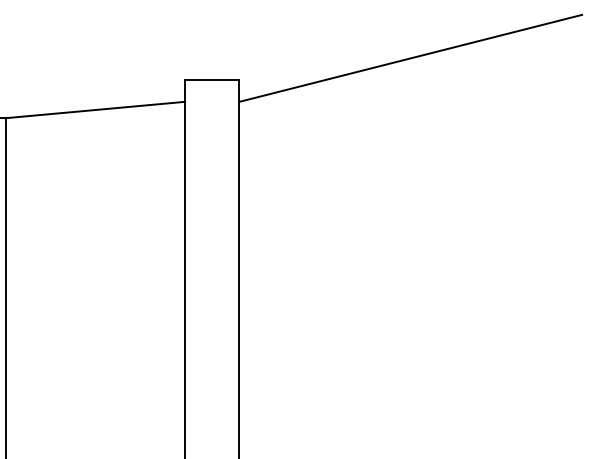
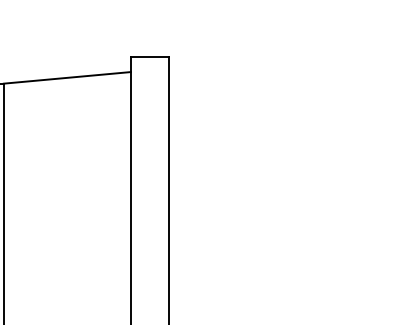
line: (410, 57) -> (290, 40), removed

